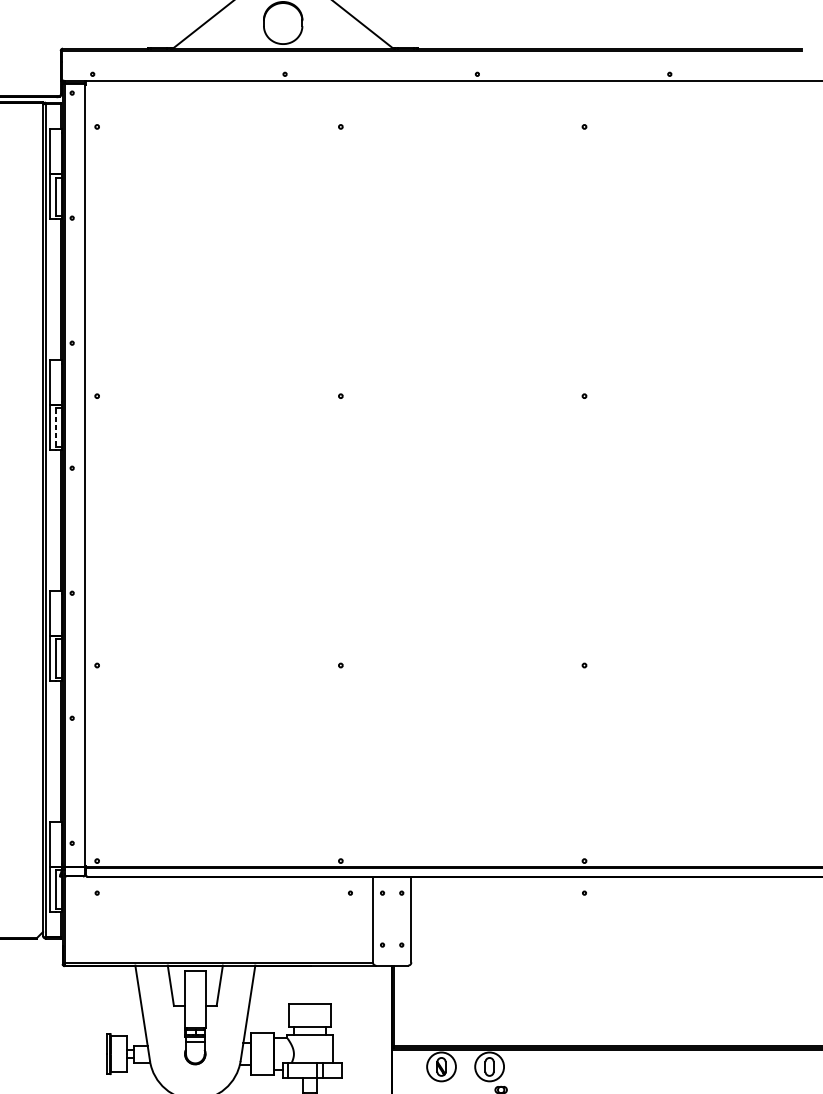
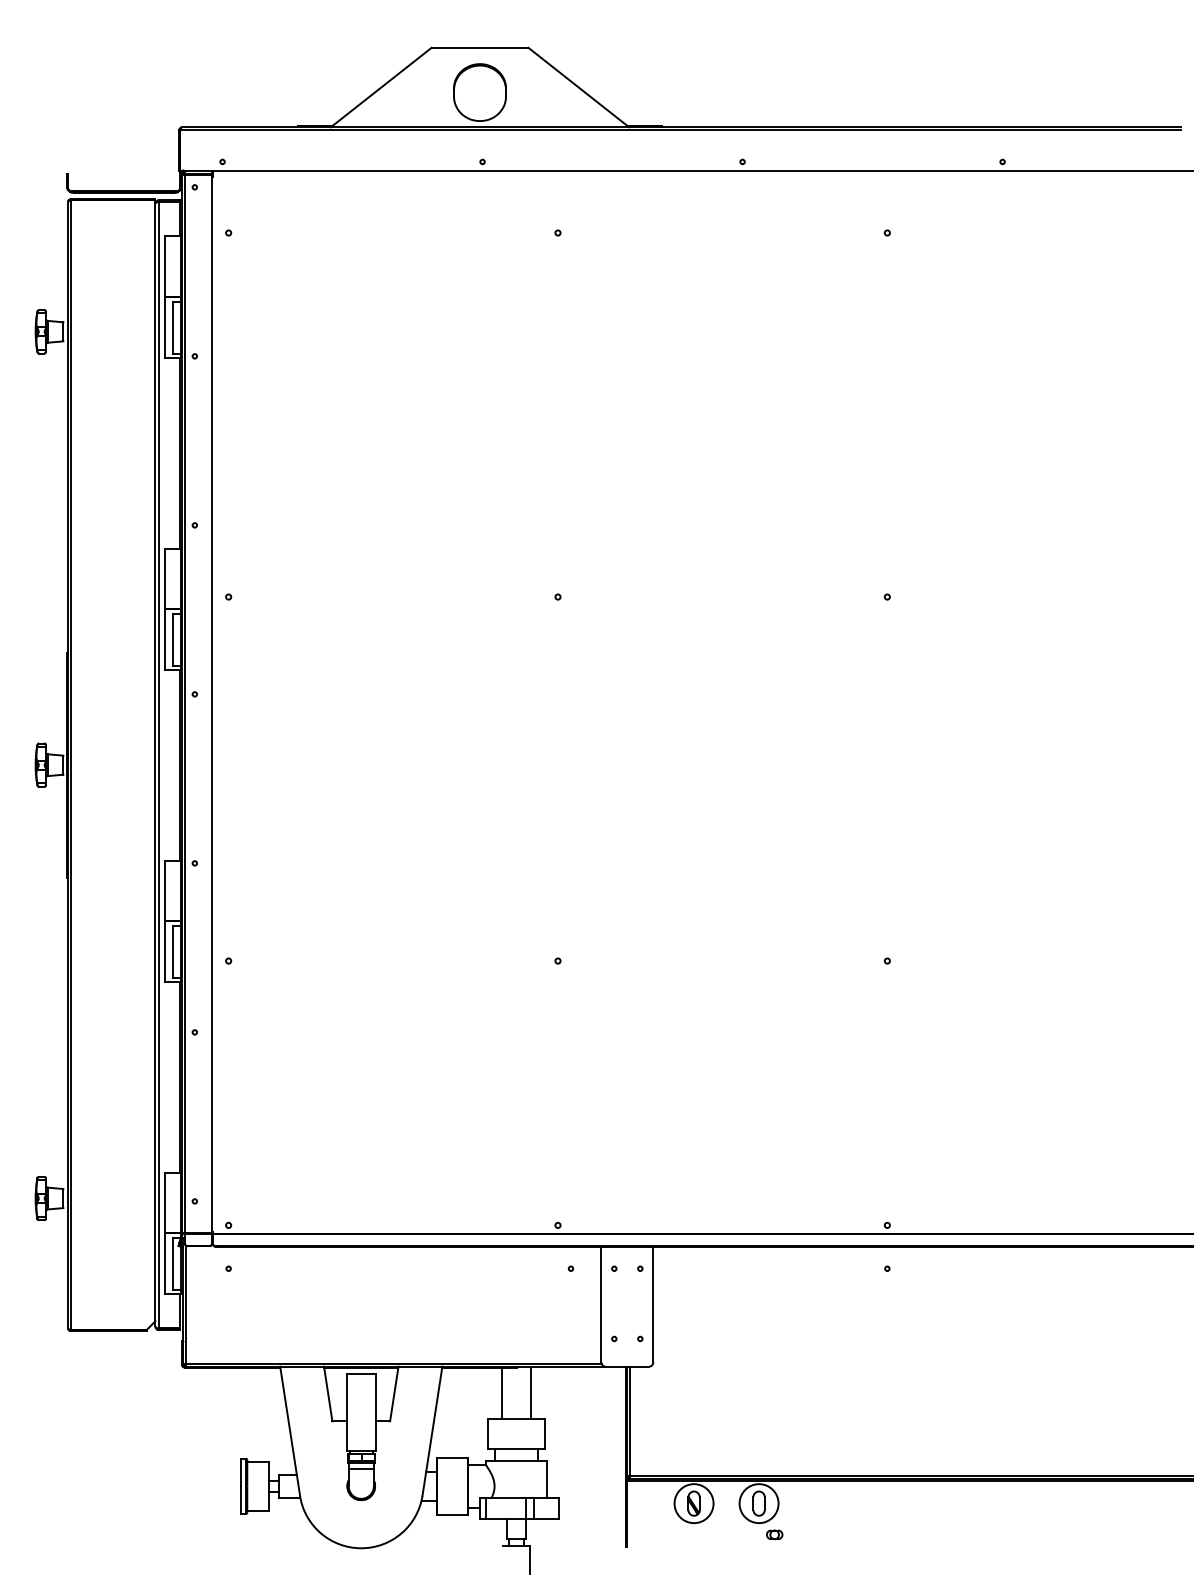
line: (56, 428) -> (173, 640), dashed -> solid
line: (321, 984) -> (531, 1392), added
line: (299, 985) -> (501, 1393), added

